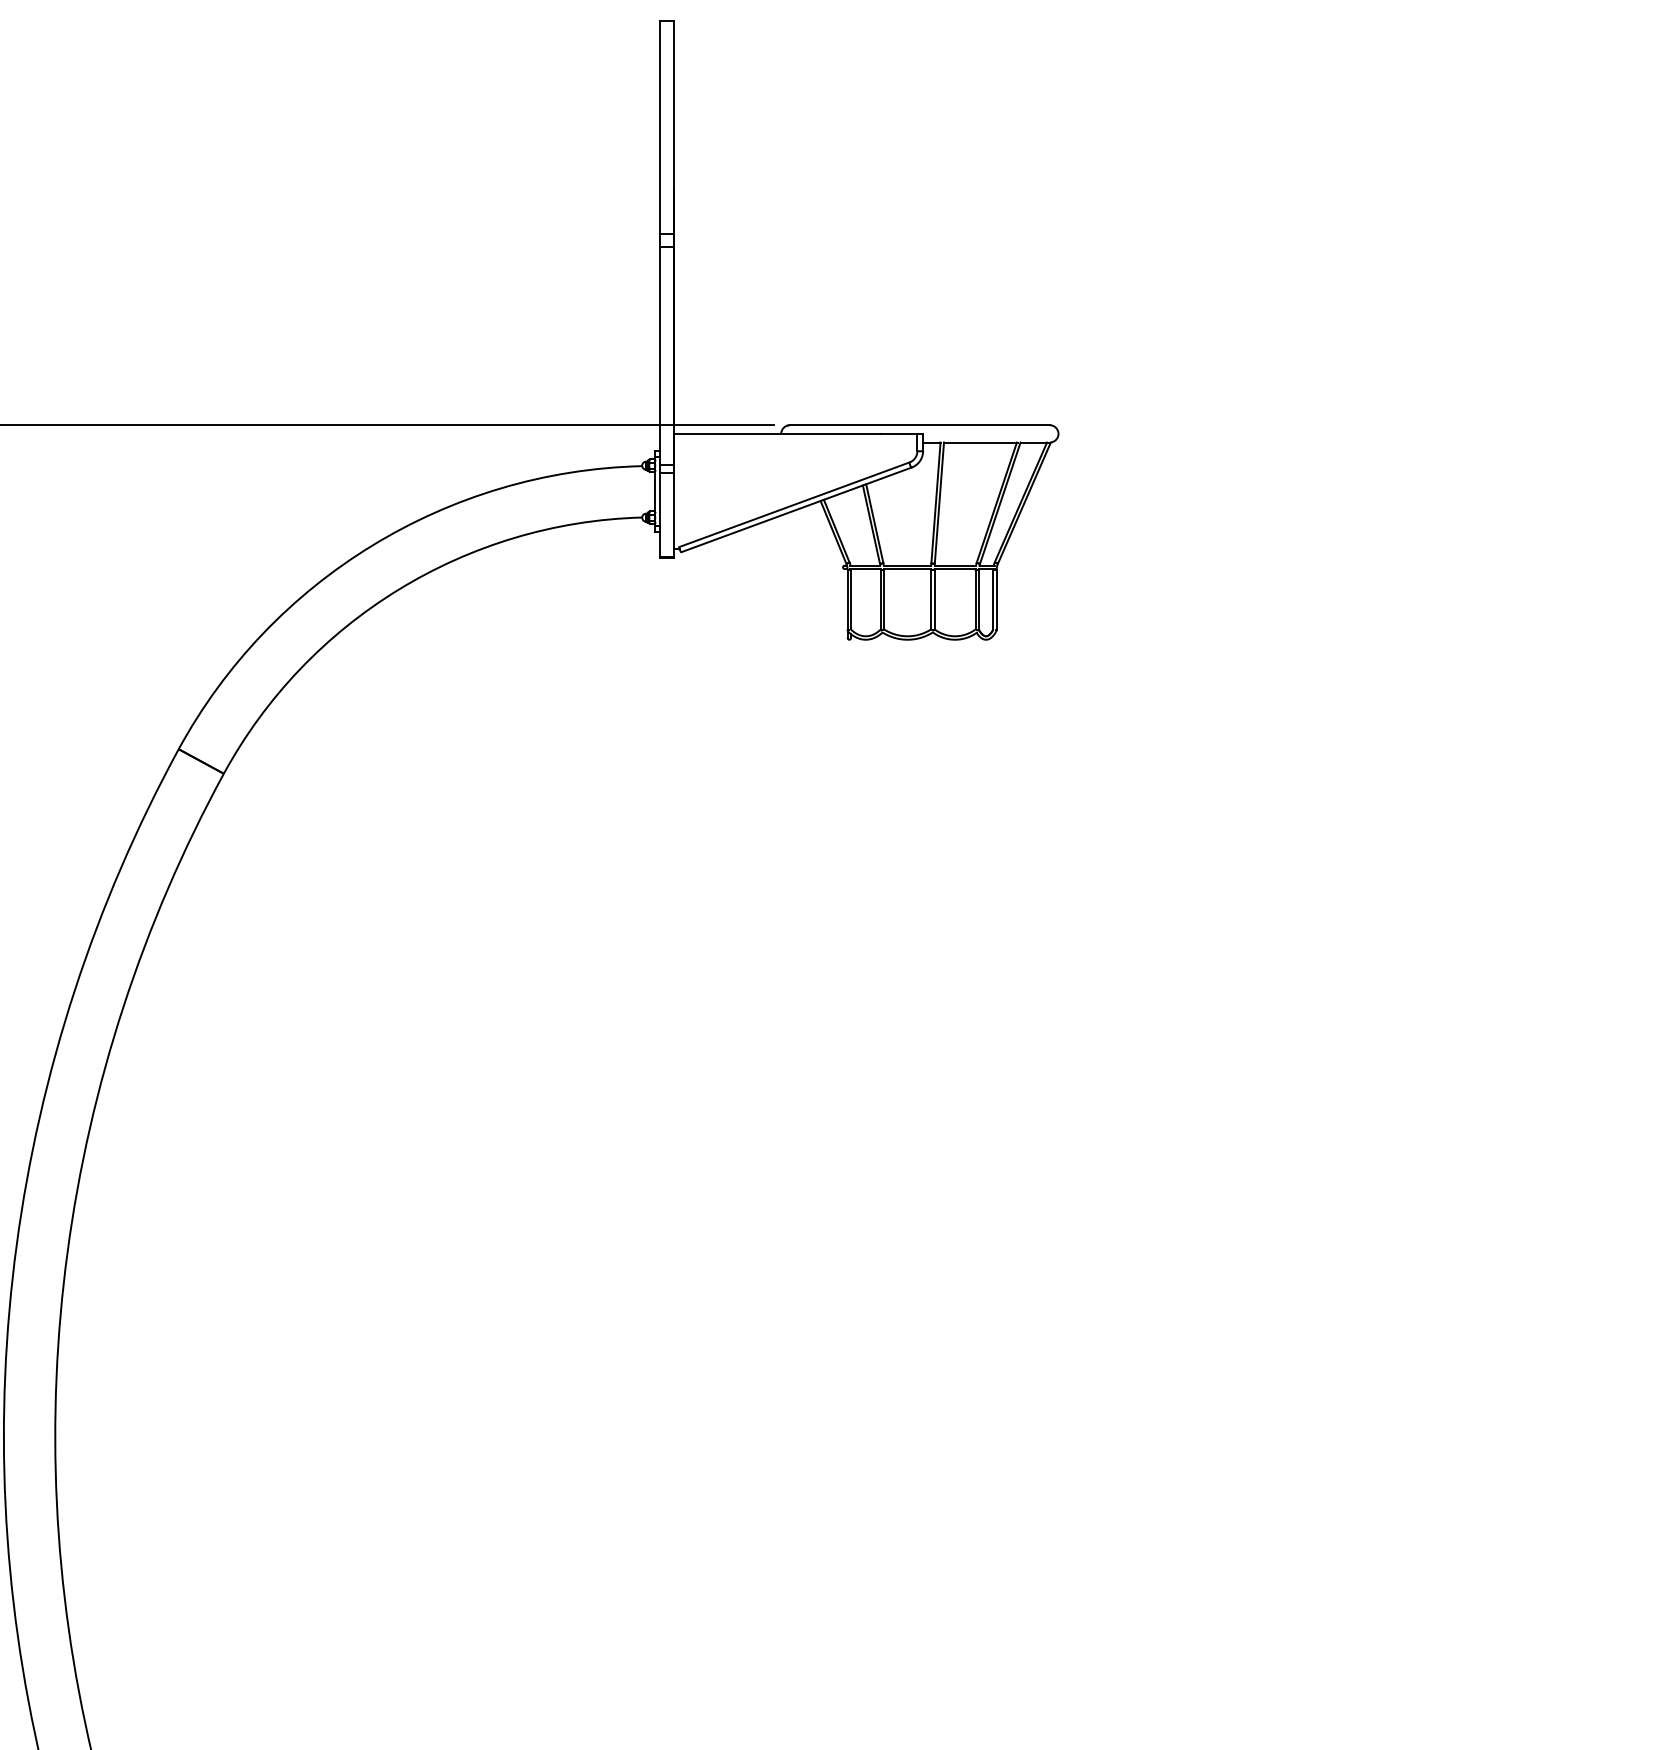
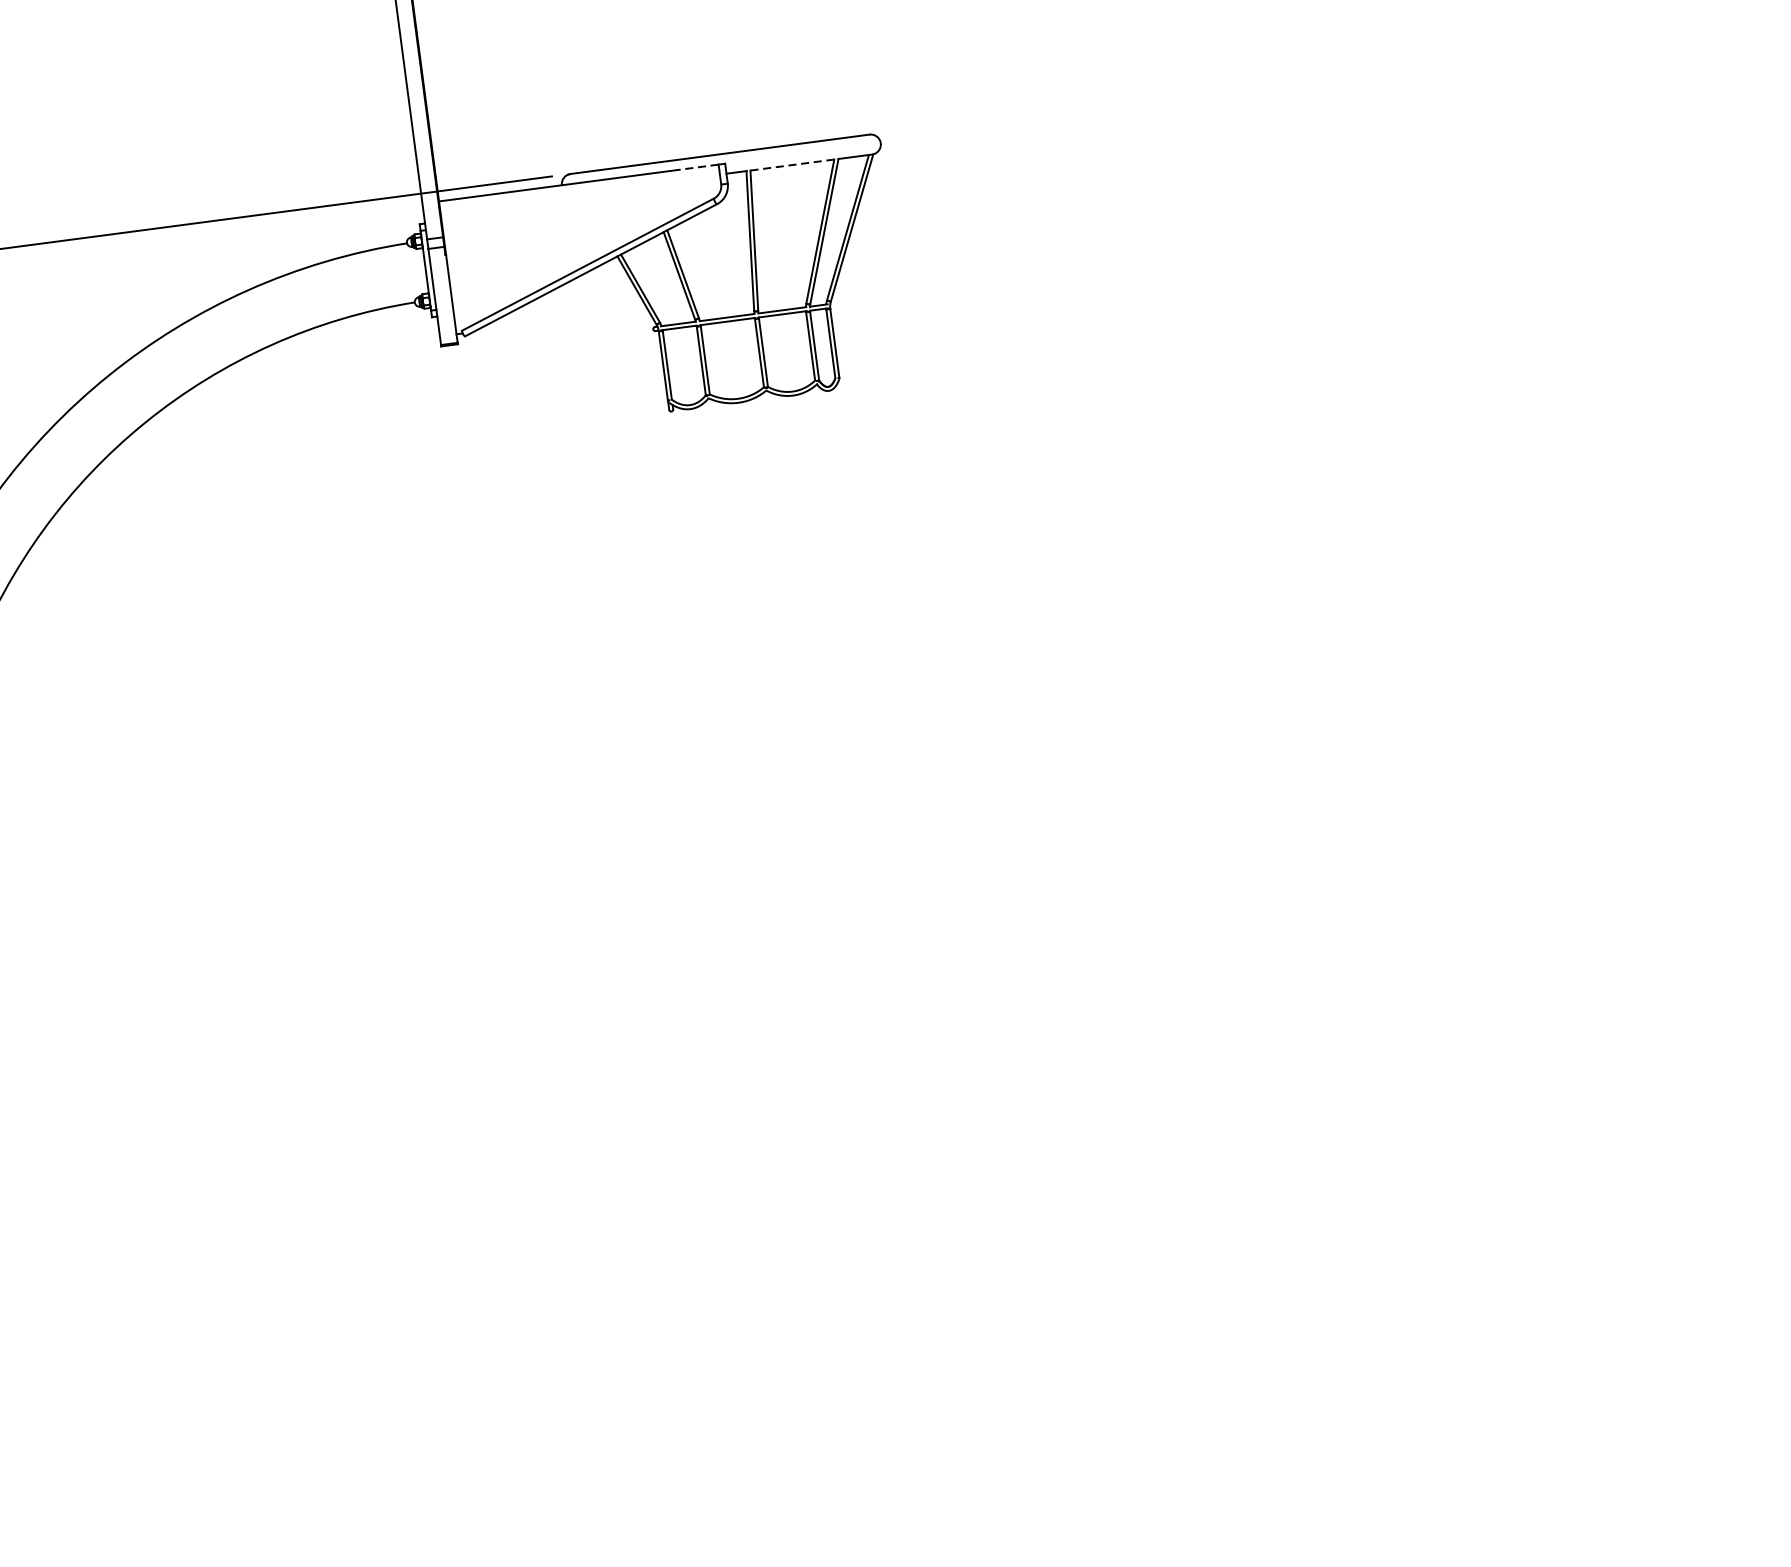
line: (898, 433) -> (696, 167), solid -> dashed
line: (981, 442) -> (793, 164), solid -> dashed

